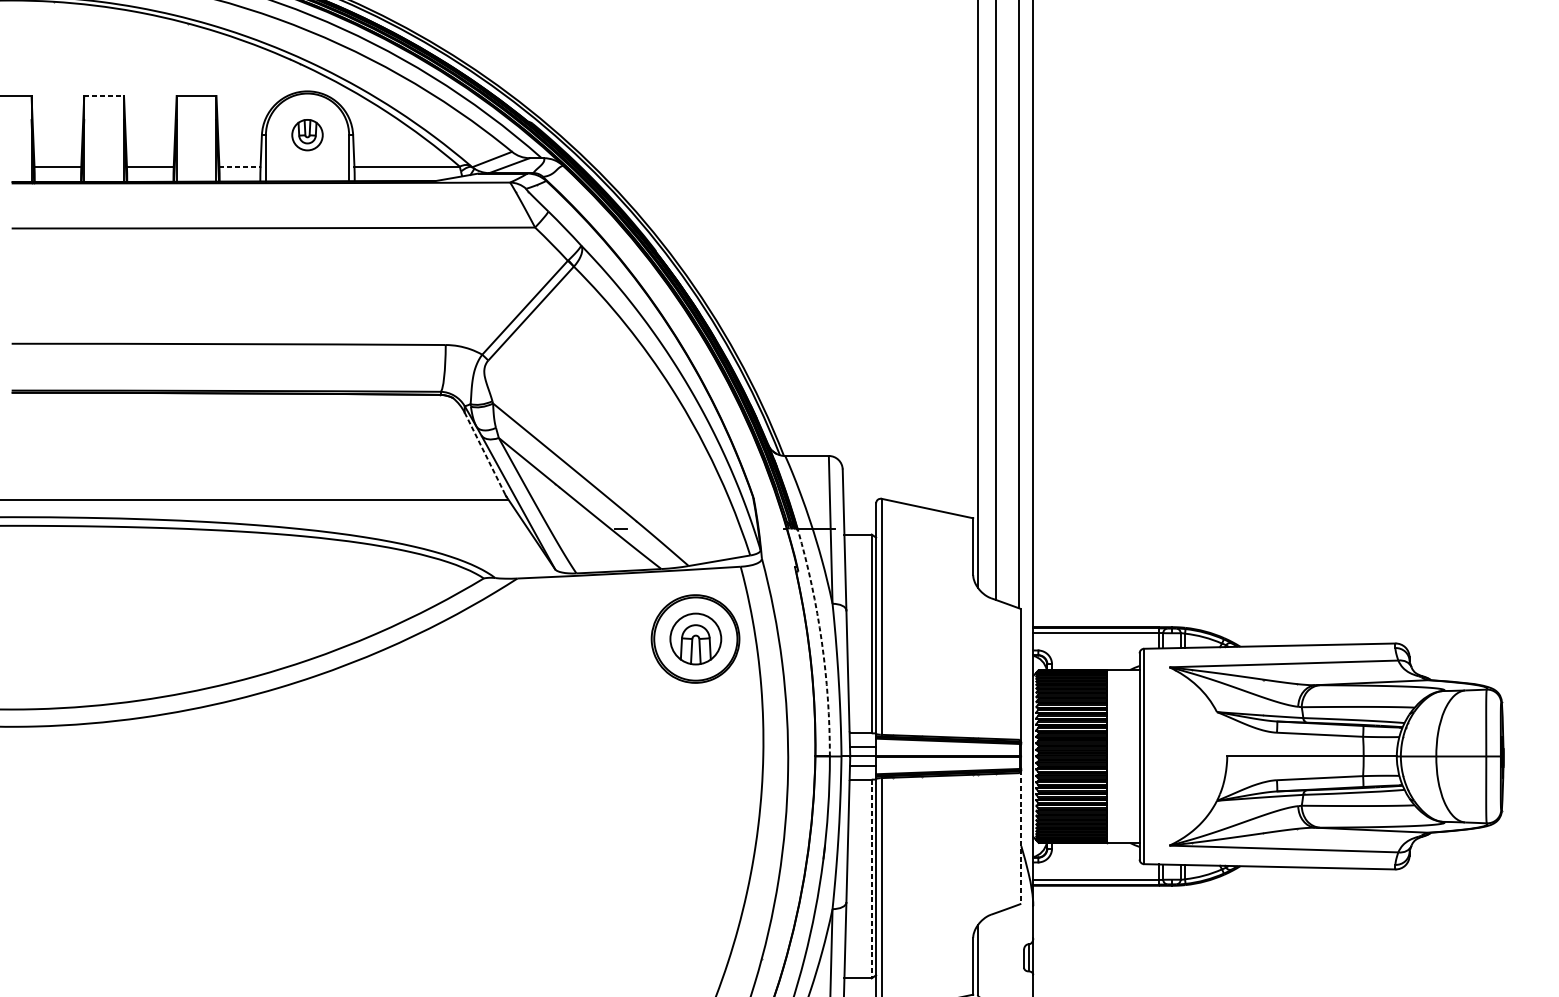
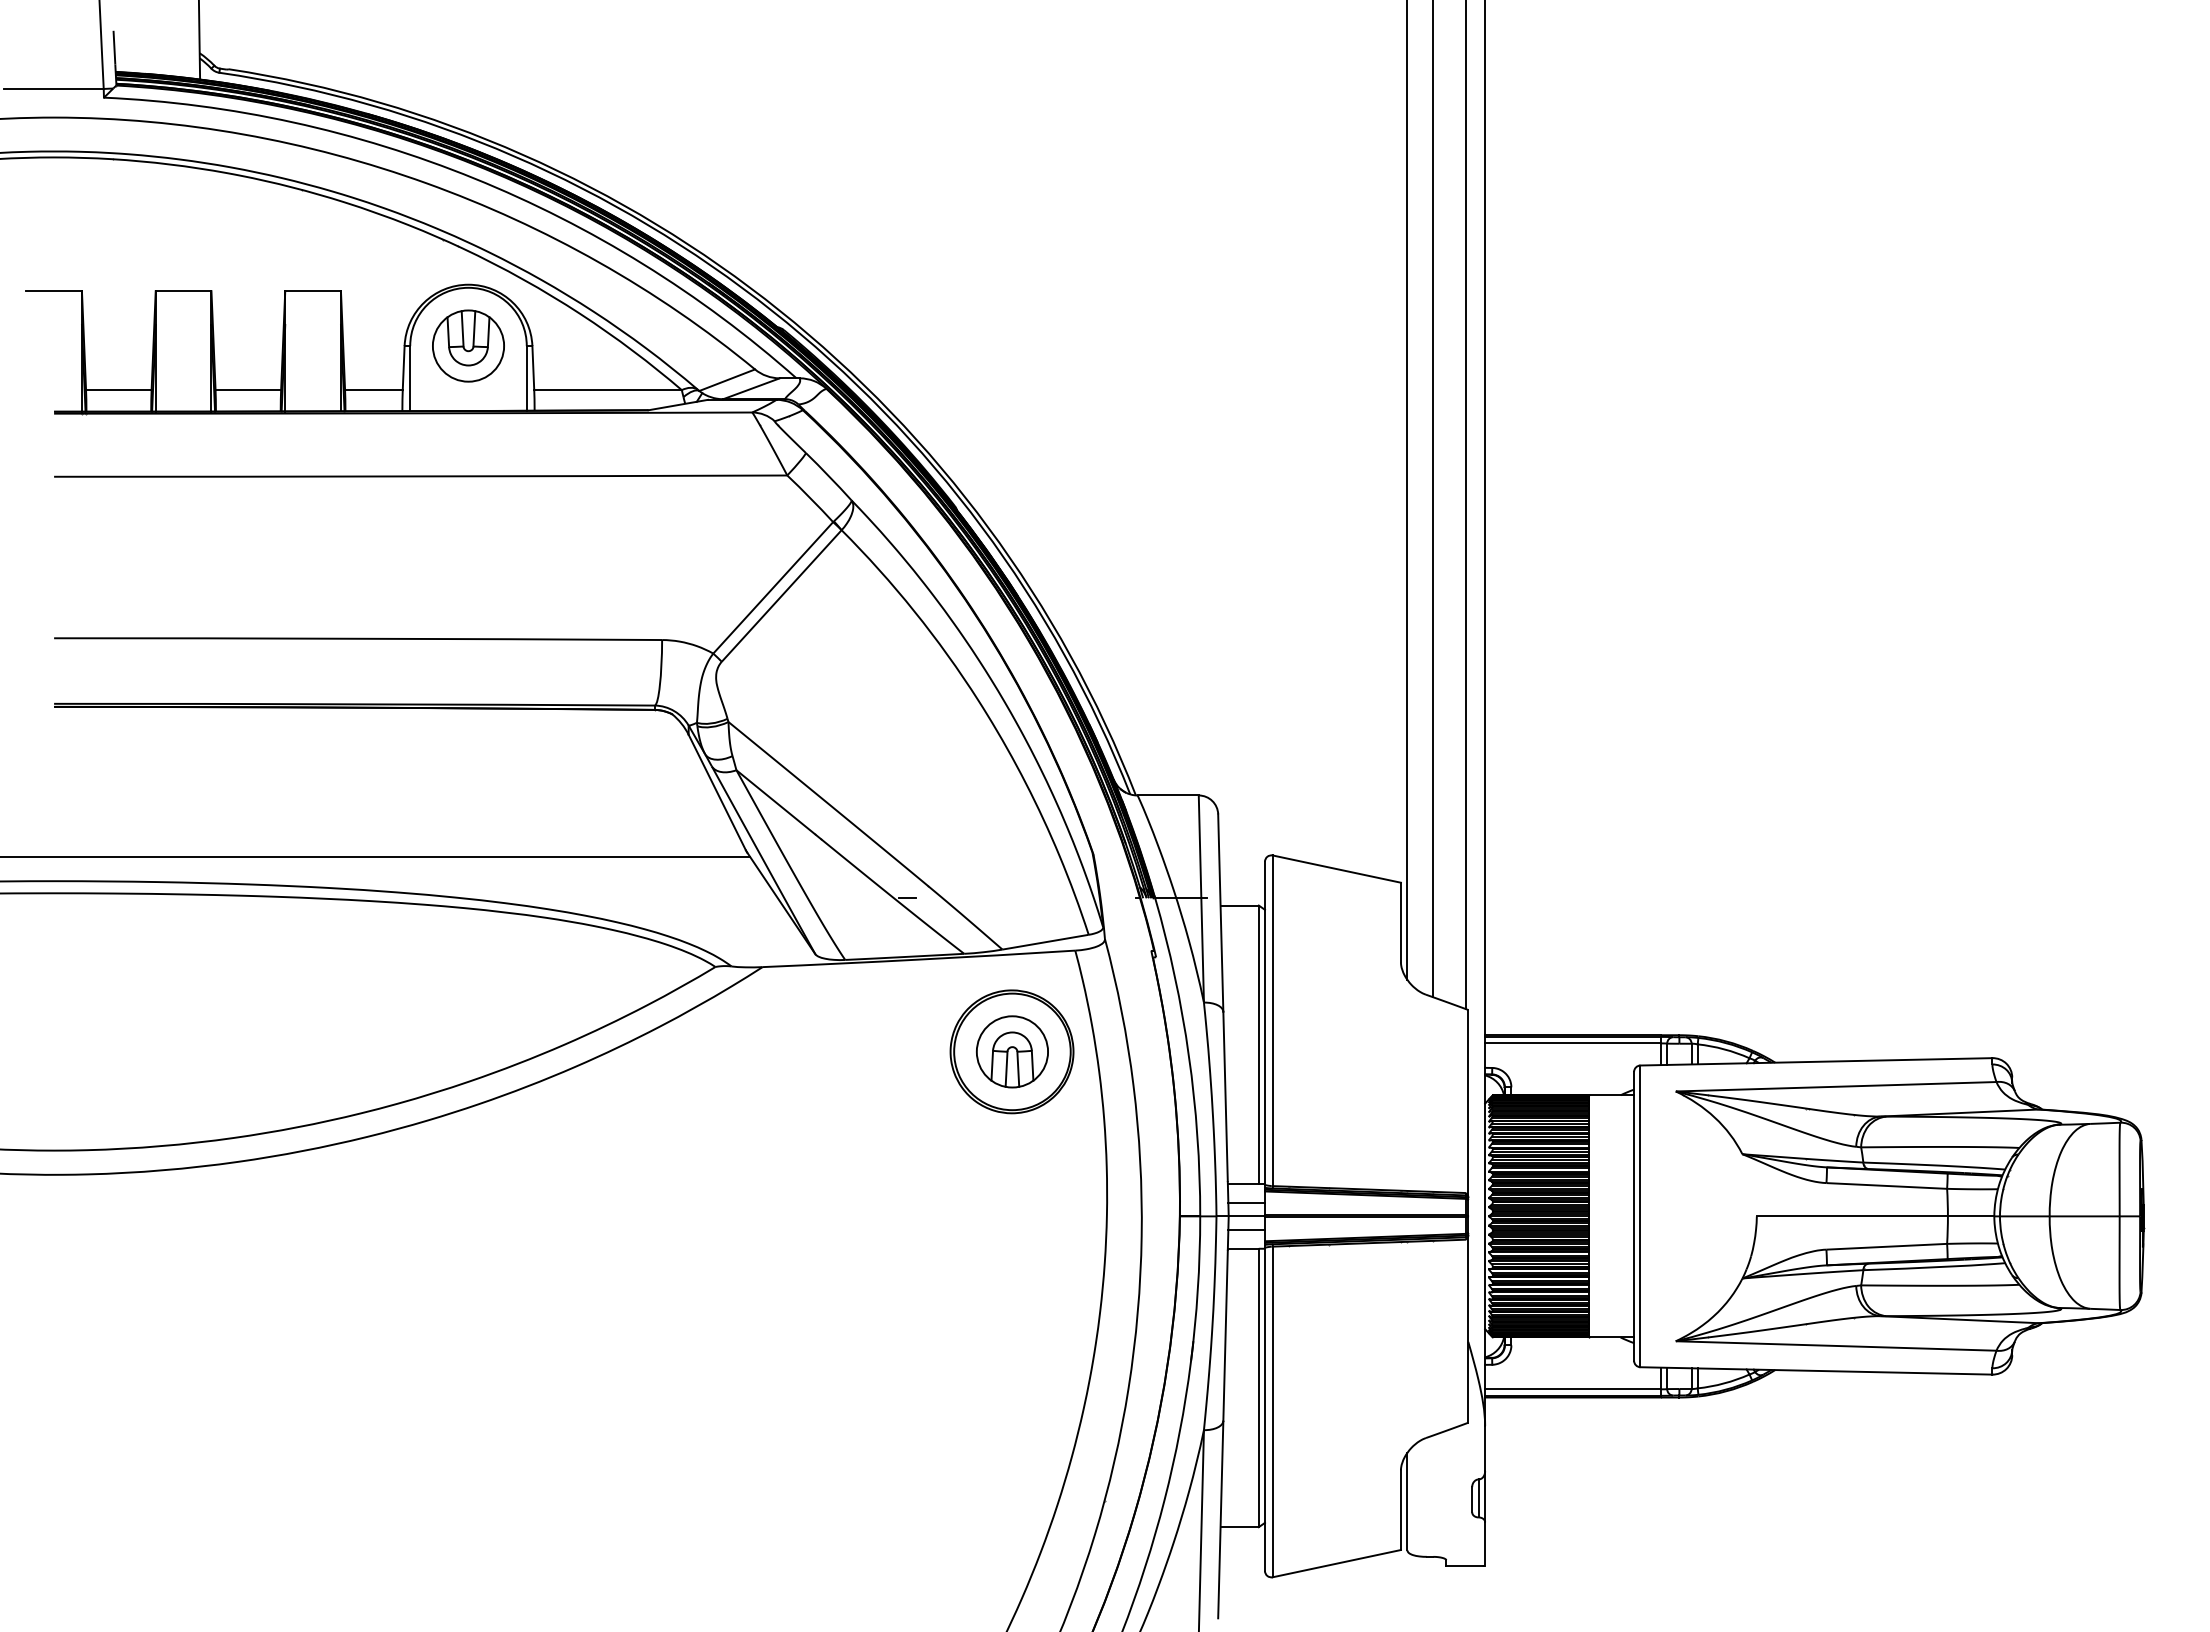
line: (104, 96) -> (183, 291), dashed -> solid
part: (307, 134) -> (468, 345), size x1.67
line: (239, 166) -> (373, 390), dashed -> solid
line: (485, 454) -> (717, 793), dashed -> solid
arc: (821, 641) -> (1188, 1055), dashed -> solid
line: (1021, 837) -> (1468, 1329), dashed -> solid
line: (871, 879) -> (1258, 1388), dashed -> solid

